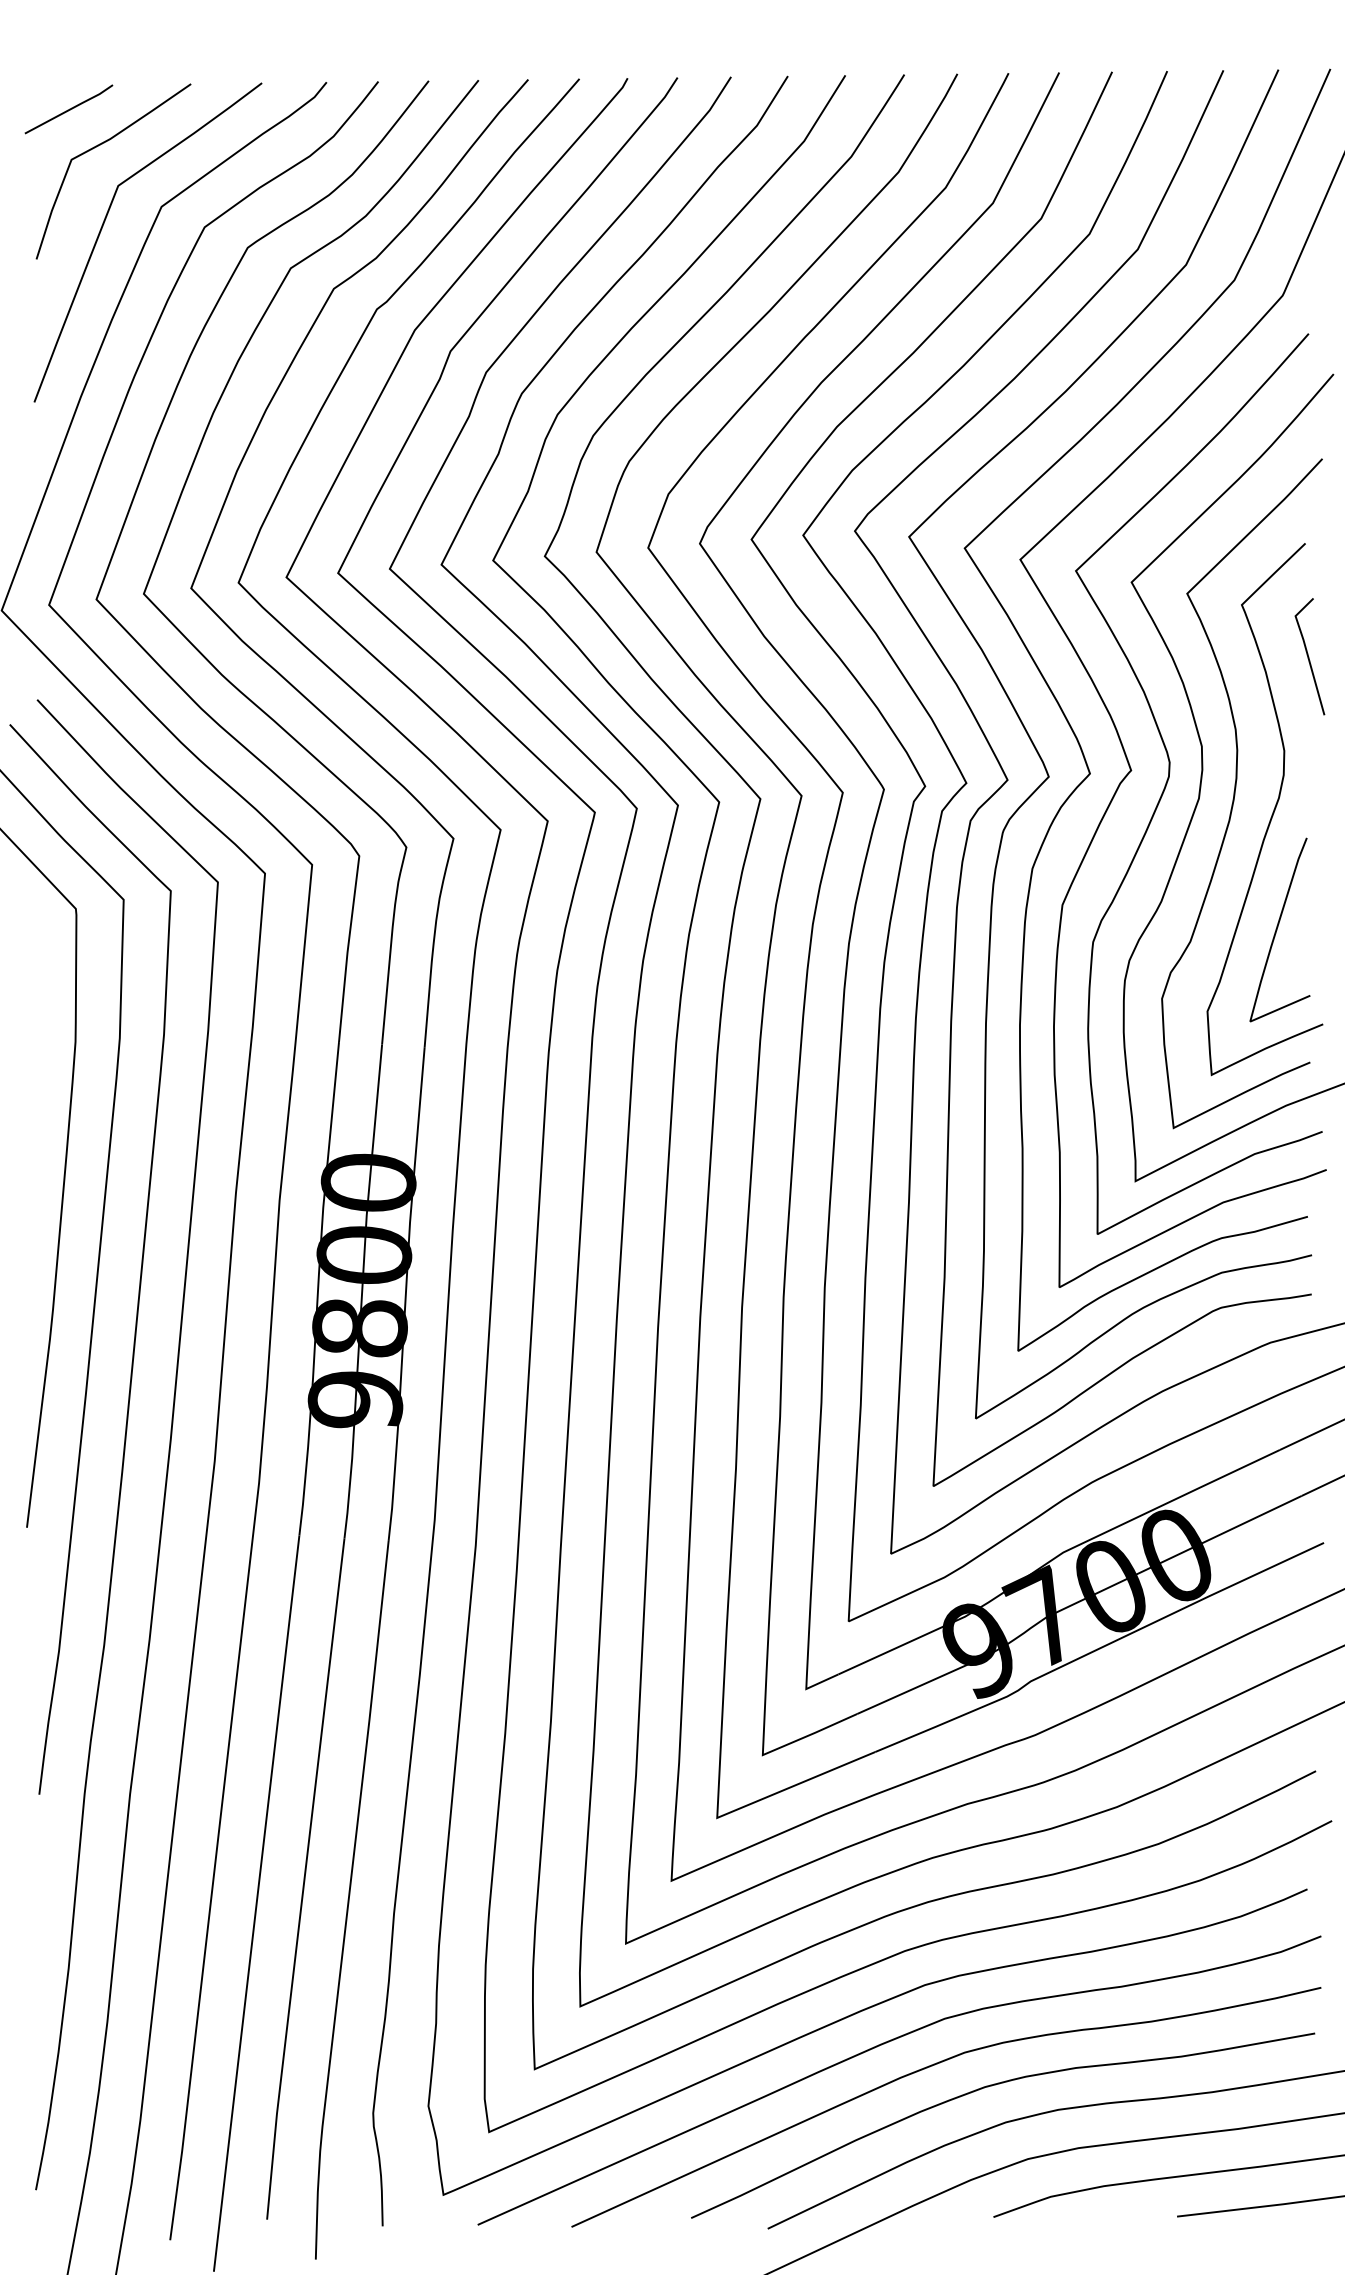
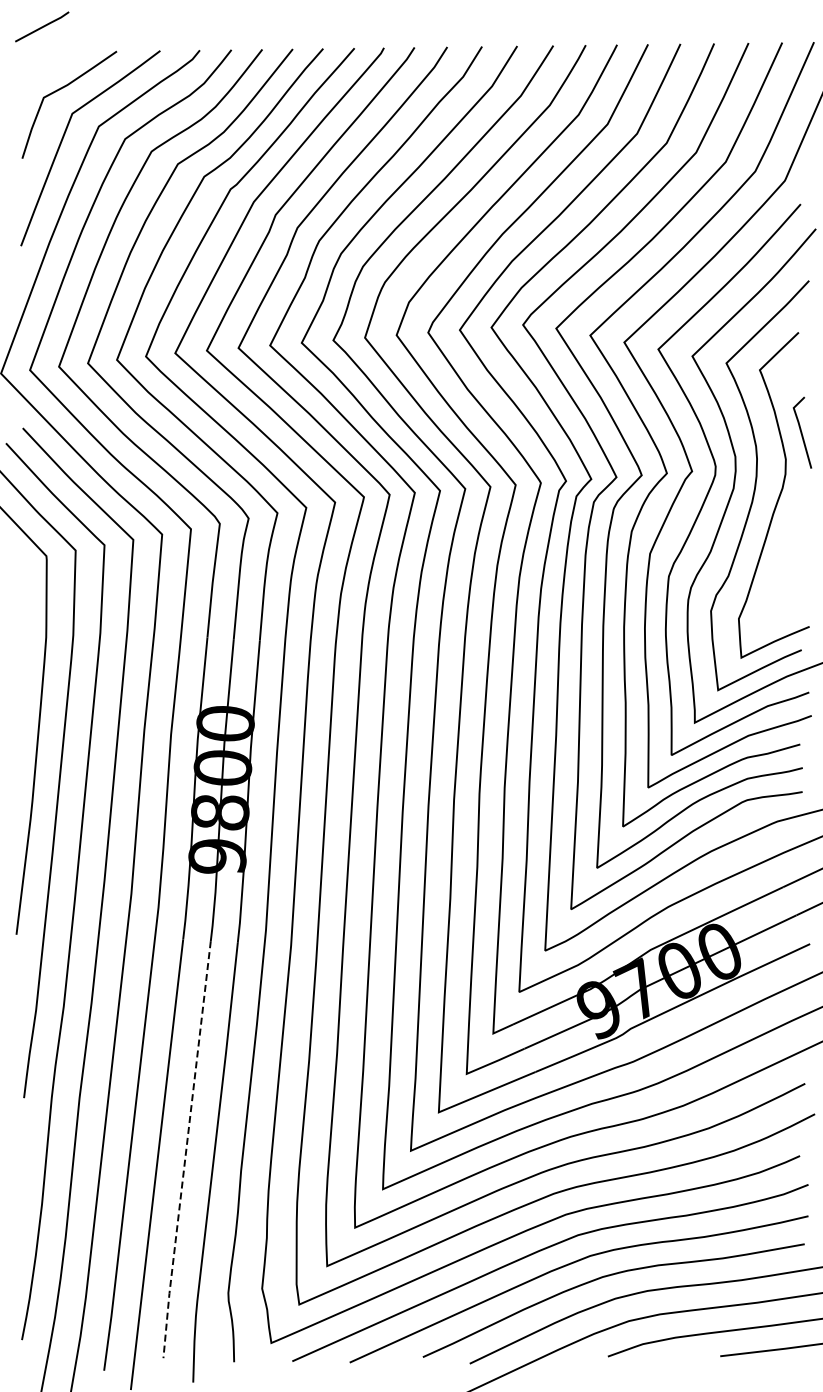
line: (69, 108) -> (42, 26), moved
line: (1309, 656) -> (802, 432), moved
curve: (1278, 929) -> (782, 568), removed
line: (304, 1880) -> (186, 1150), solid -> dashed

